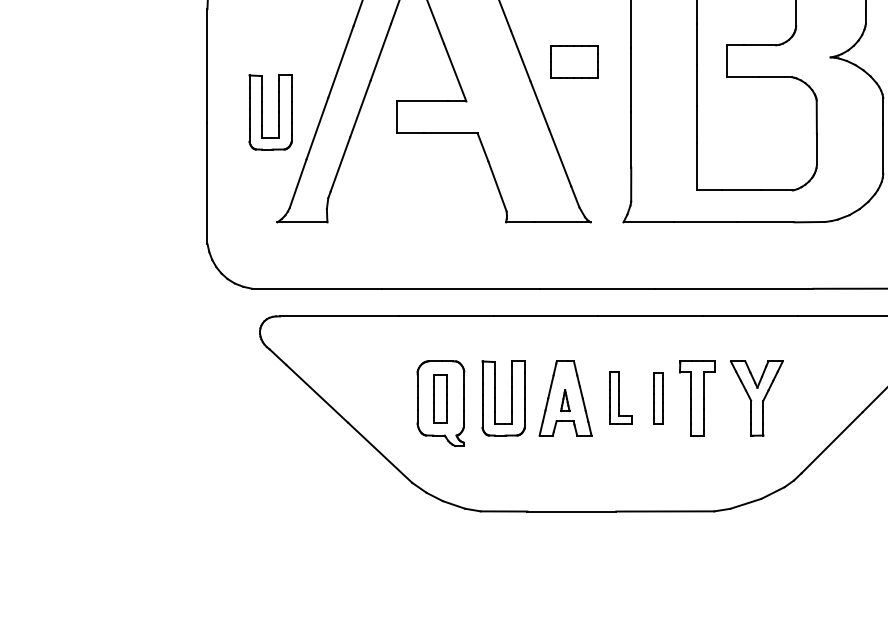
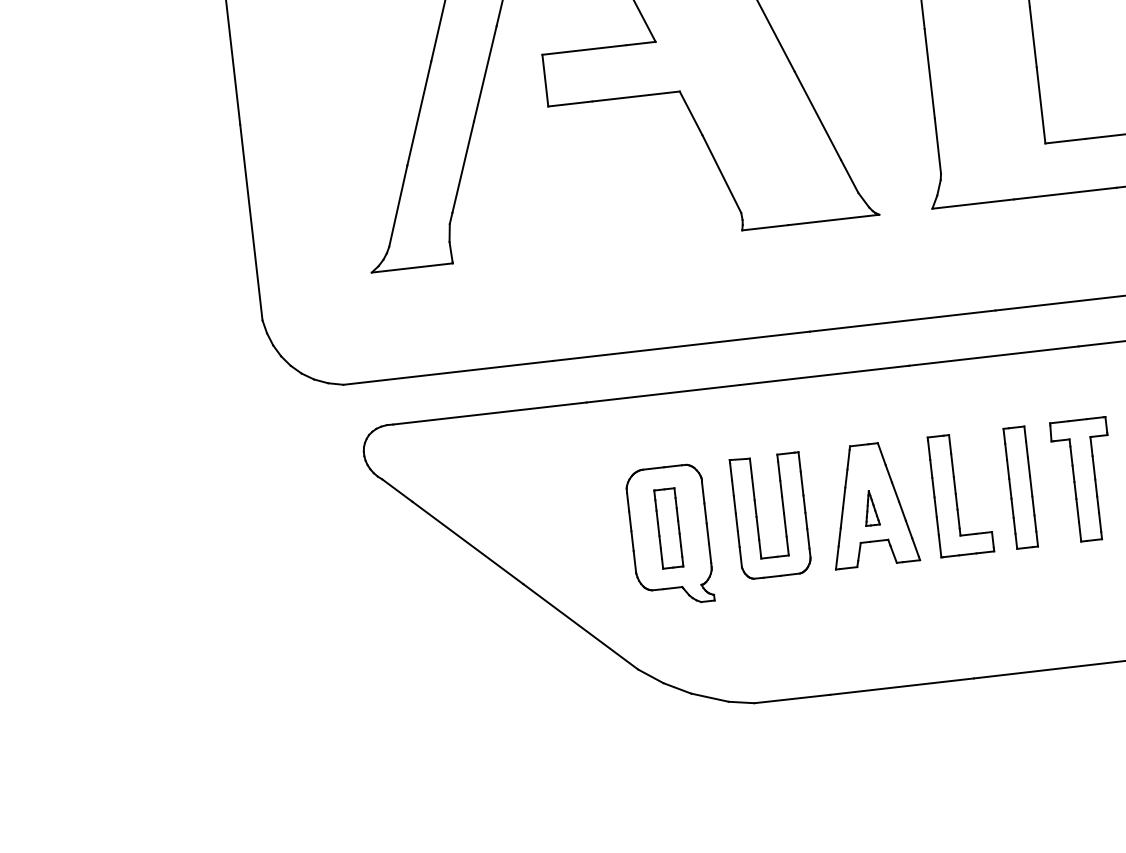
part: (262, 112) -> (327, 97), removed
part: (620, 397) -> (959, 492), size x1.43
part: (657, 398) -> (1019, 487), size x1.43

